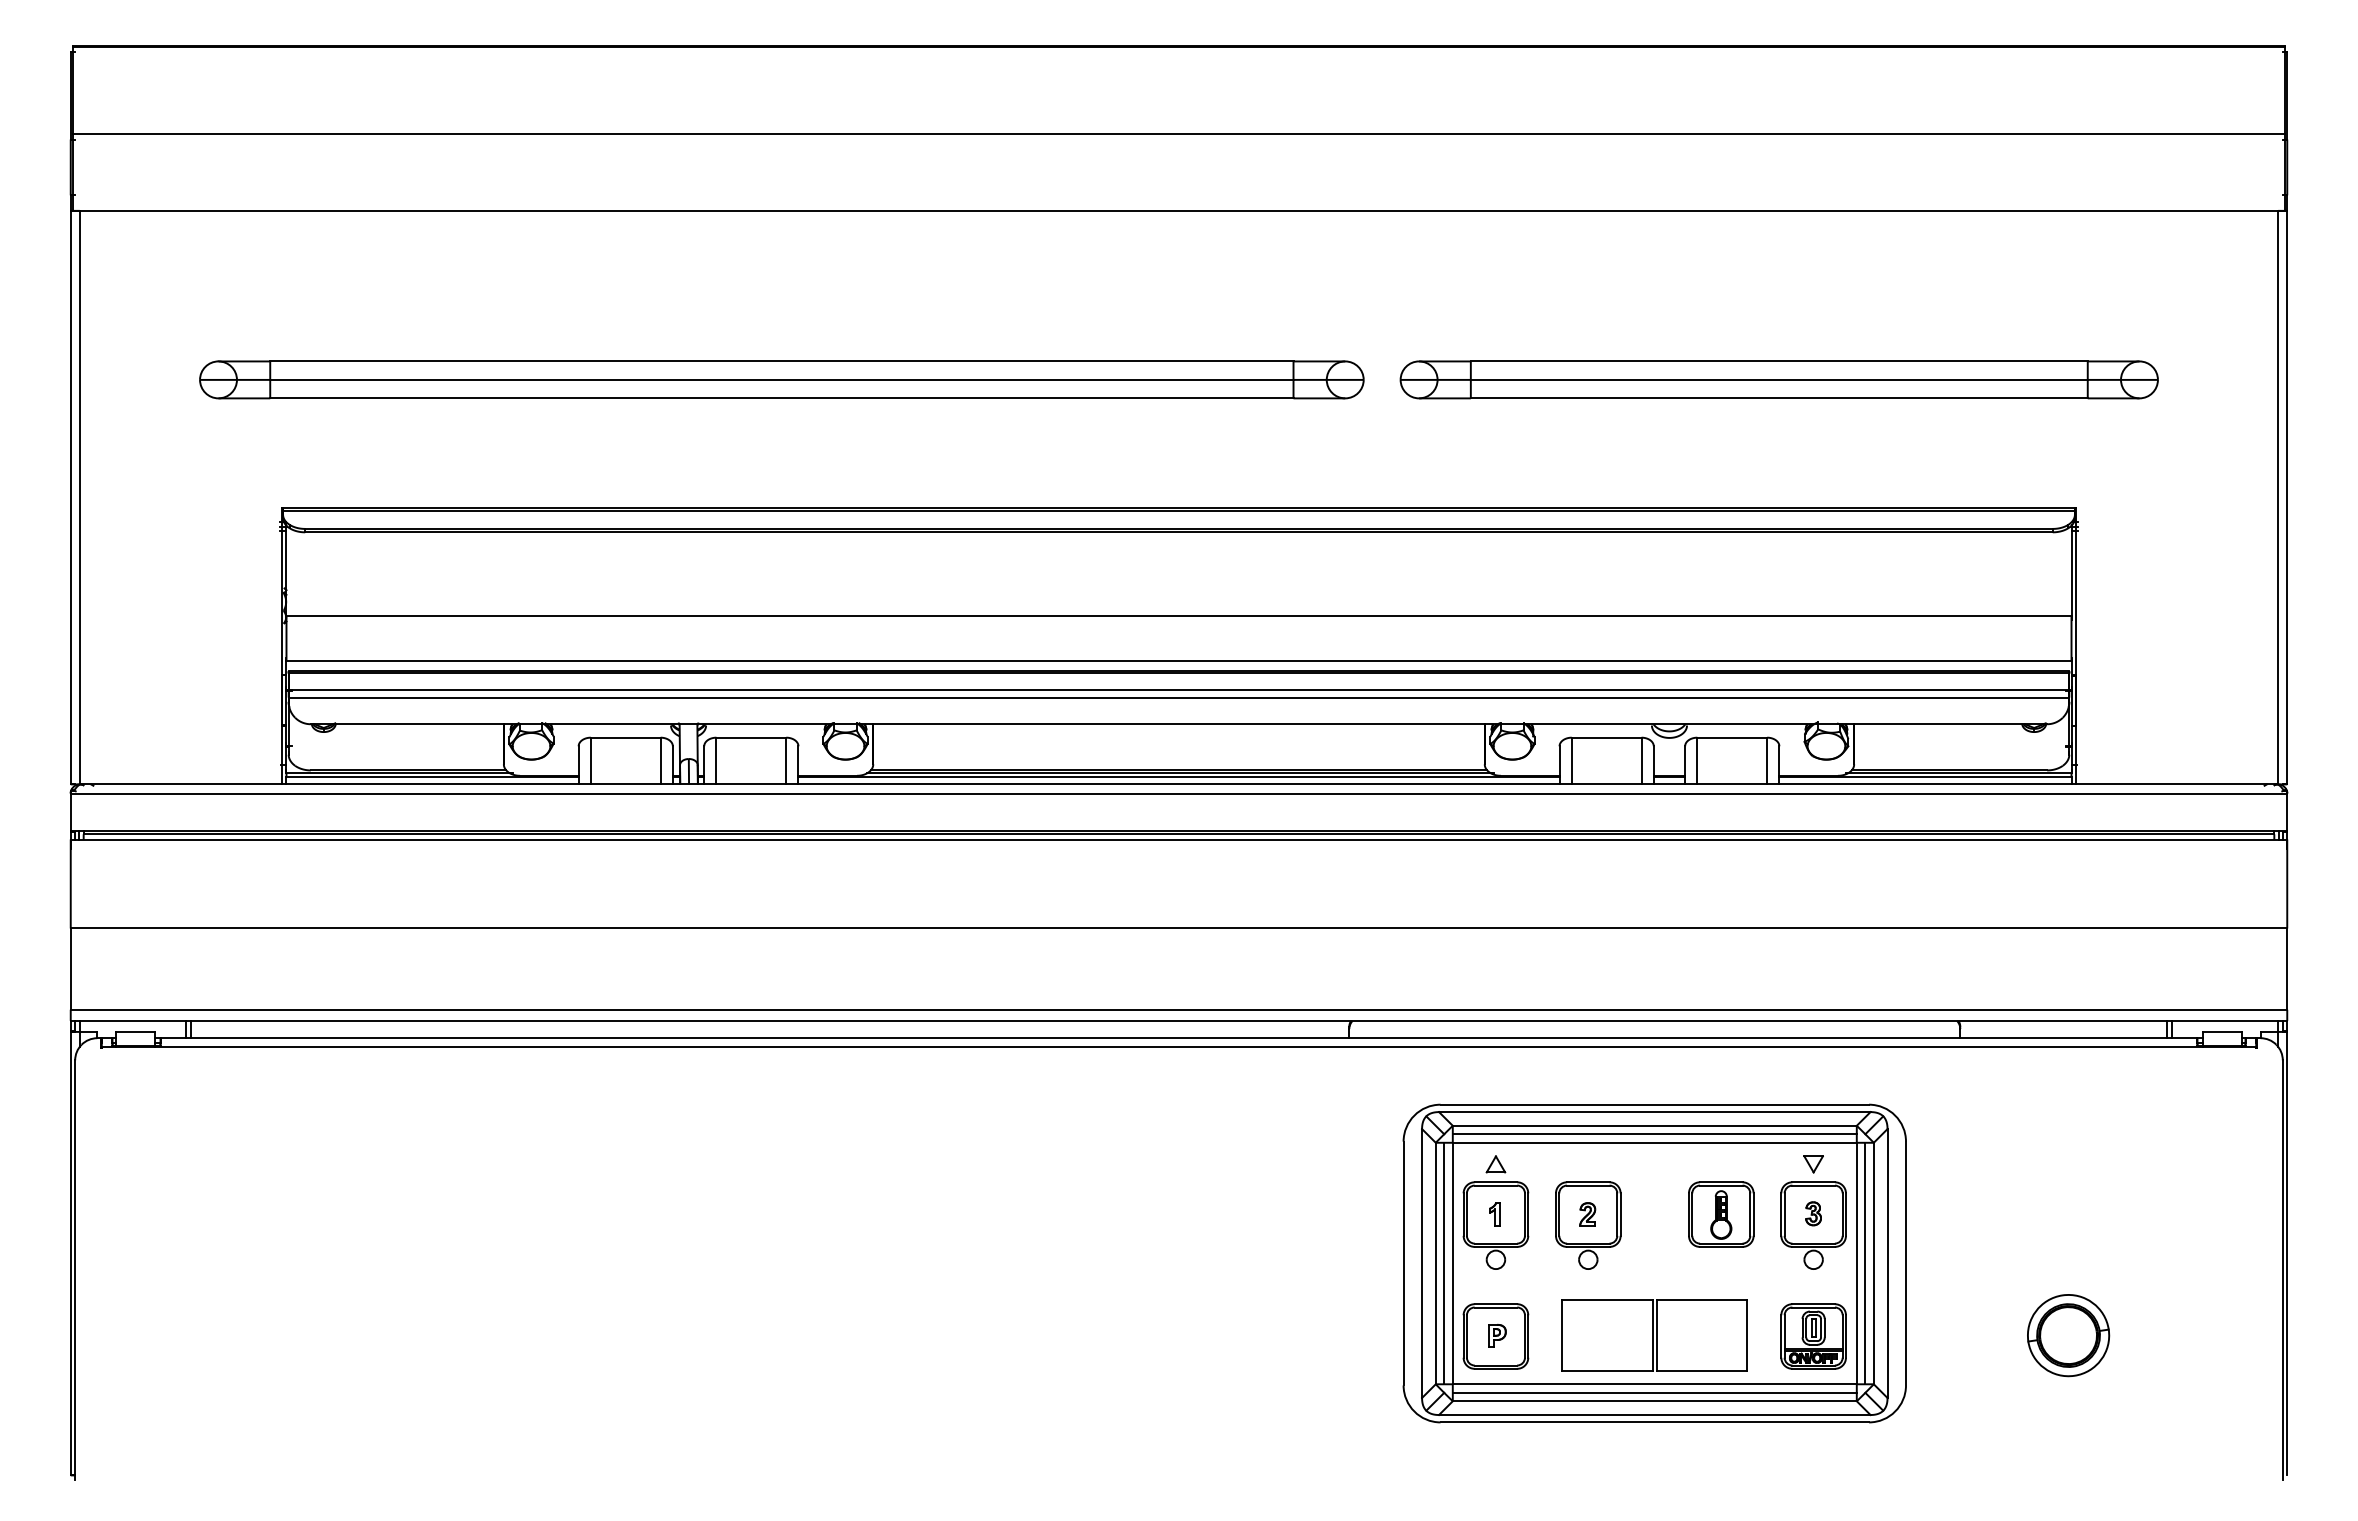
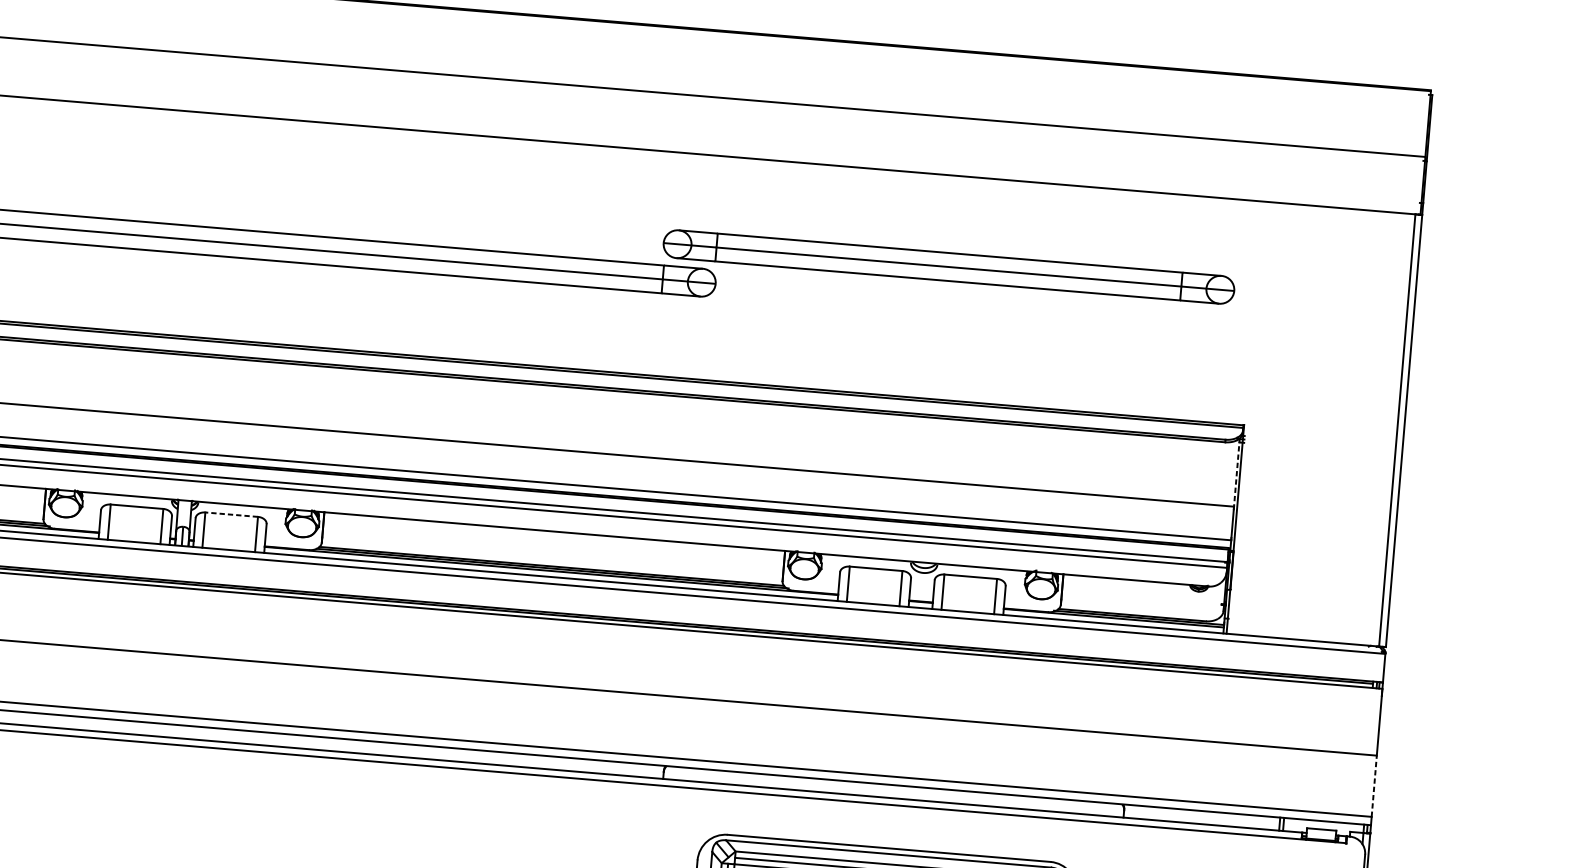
part: (1778, 379) -> (948, 266), moved
line: (2071, 570) -> (1236, 472), solid -> dashed
line: (751, 737) -> (231, 514), solid -> dashed
line: (2287, 969) -> (1374, 786), solid -> dashed

